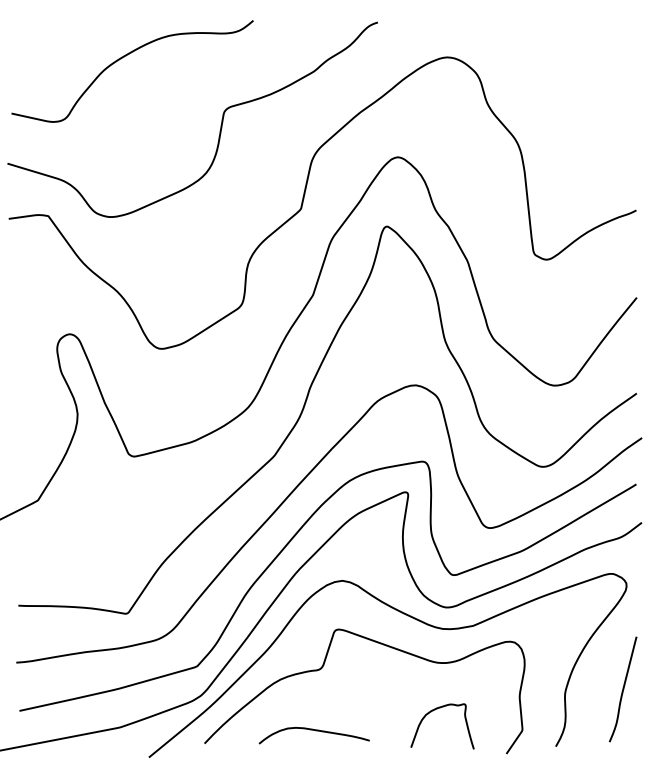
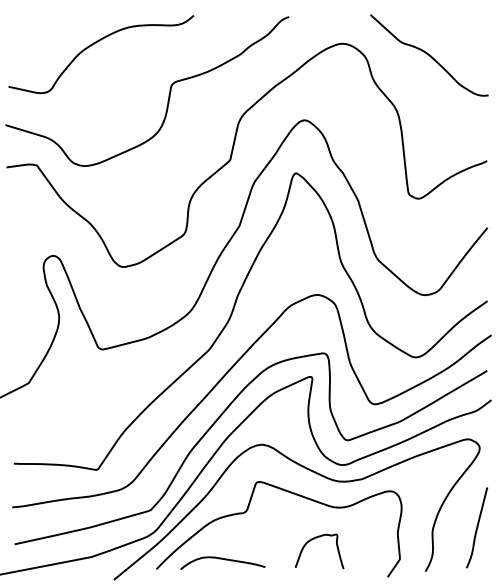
curve: (560, 72) -> (429, 55), added
curve: (435, 710) -> (314, 539), moved
curve: (315, 731) -> (223, 560), moved

